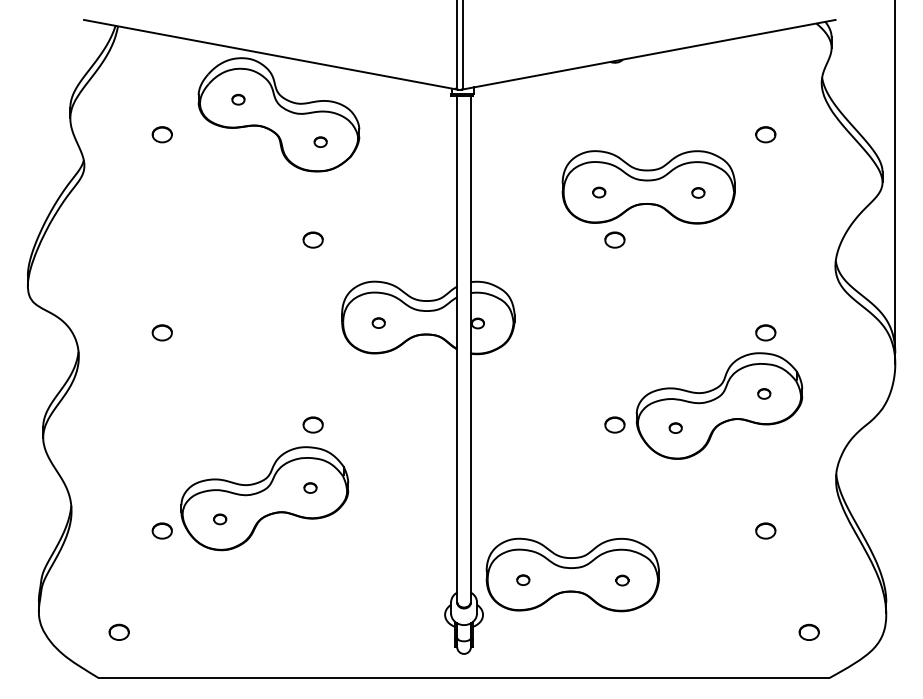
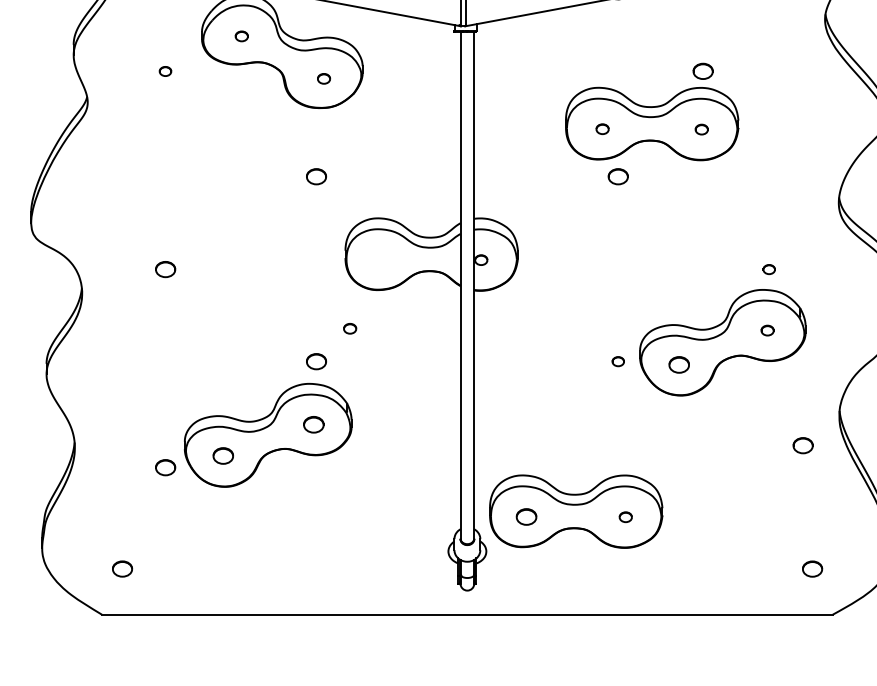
part: (161, 134) -> (164, 71), size x0.6
part: (765, 134) -> (702, 71), moved
part: (378, 322) -> (349, 328), moved
part: (765, 332) -> (768, 269), size x0.6
part: (614, 424) -> (617, 361), size x0.6
part: (675, 427) -> (678, 364), size x1.6
part: (310, 487) -> (313, 424), size x1.6
part: (220, 519) -> (223, 456), size x1.6
part: (765, 530) -> (802, 445), moved
part: (523, 579) -> (526, 516), size x1.6

